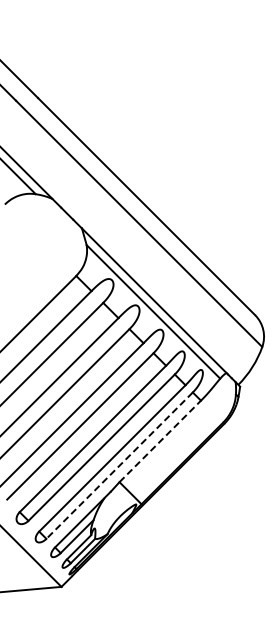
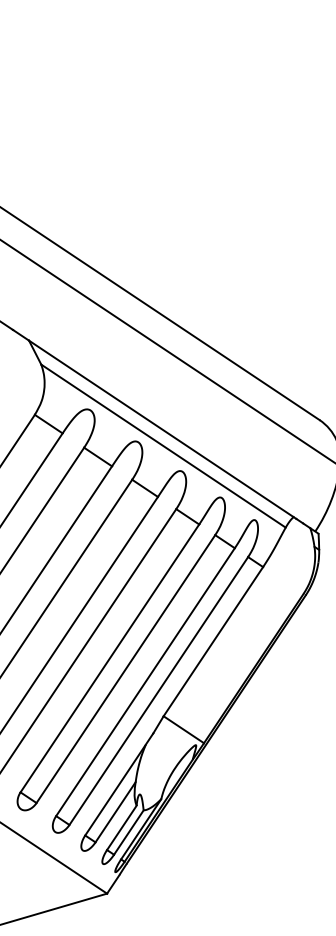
line: (160, 441) -> (213, 641), dashed -> solid
line: (119, 466) -> (158, 692), dashed -> solid

